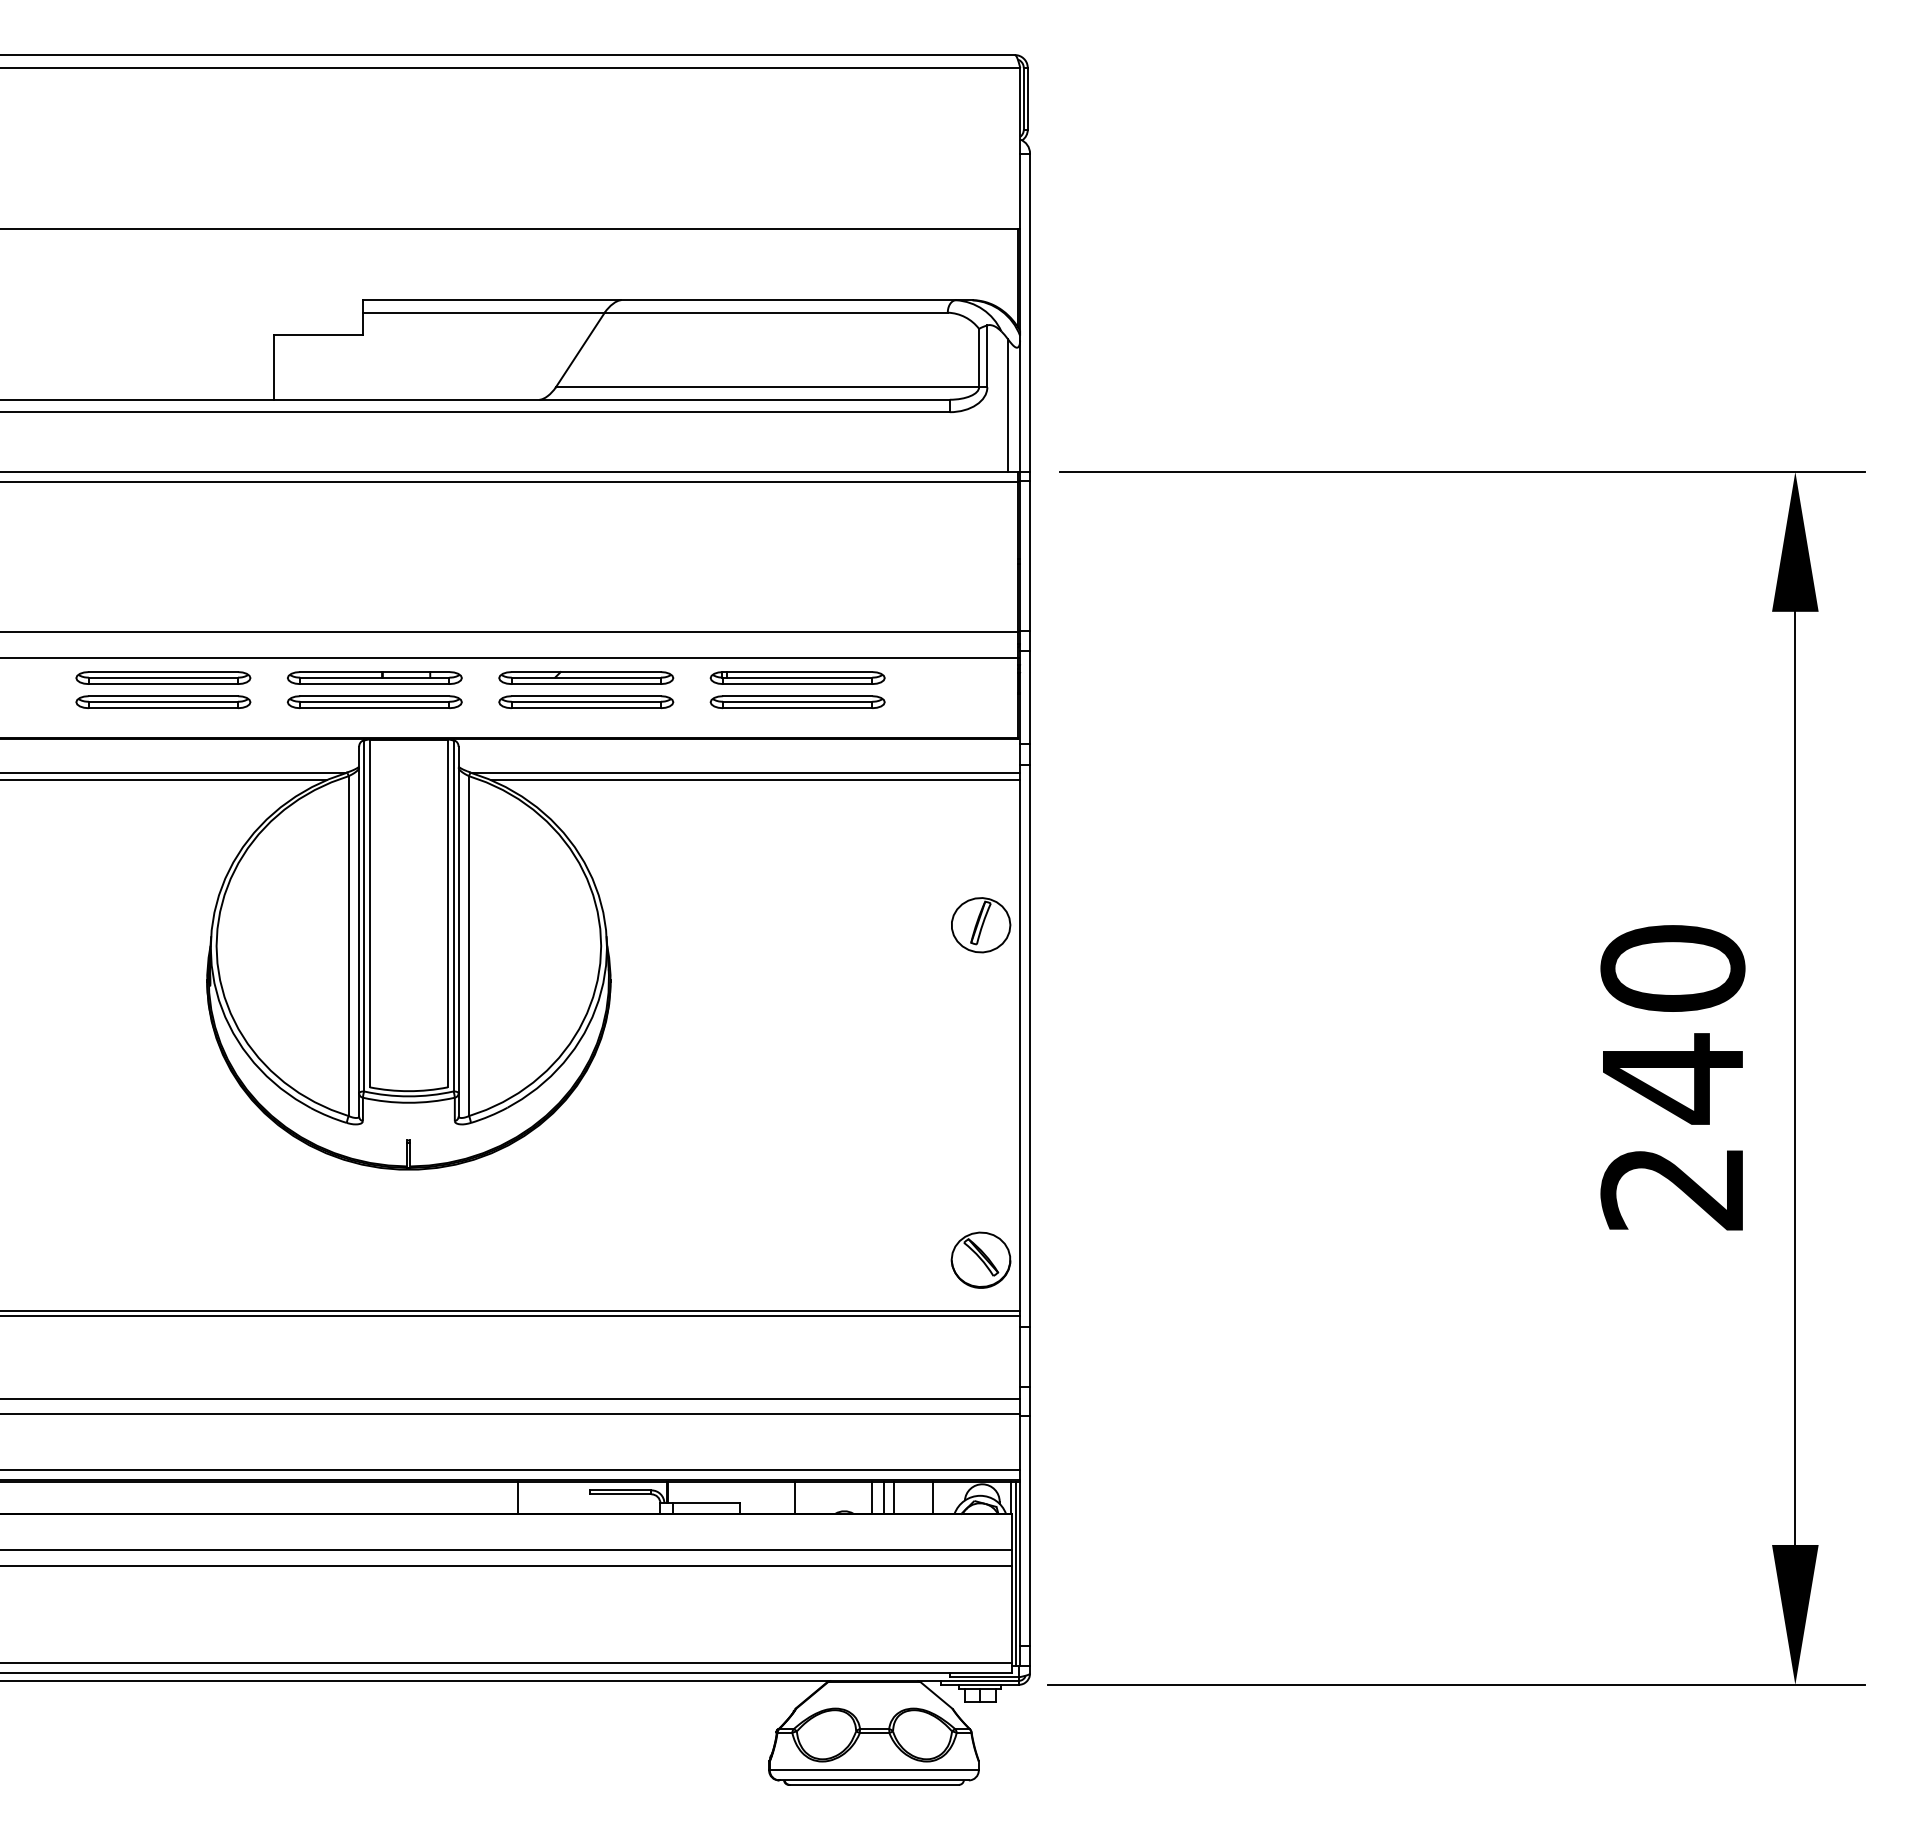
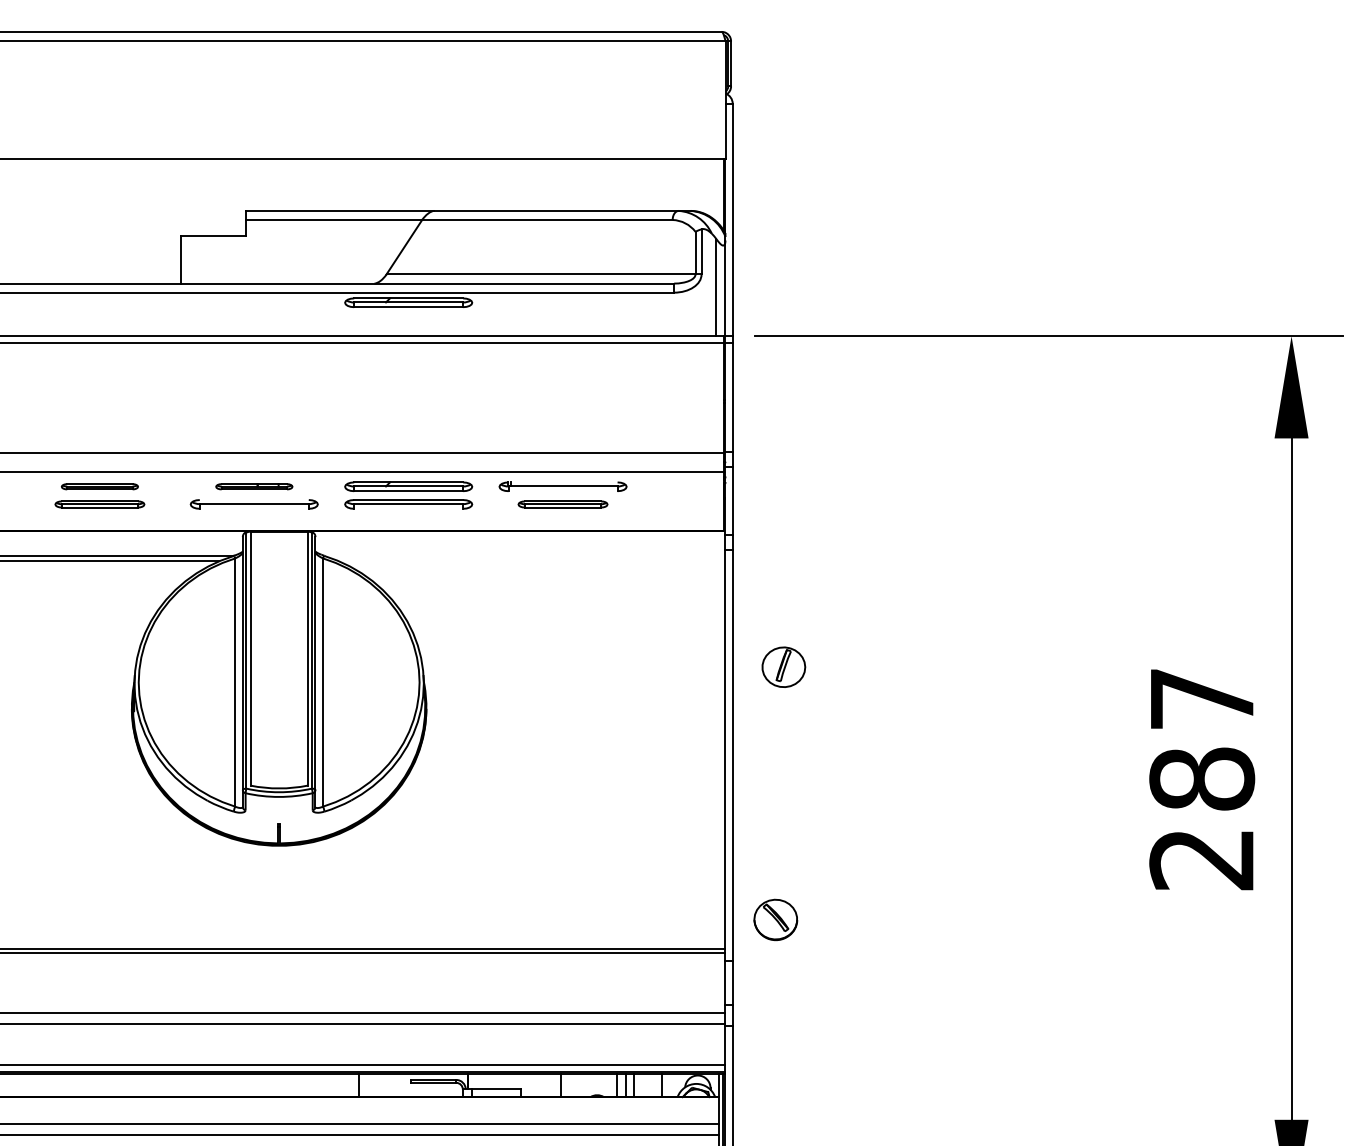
part: (586, 425) -> (408, 302), added
line: (797, 672) -> (562, 482), removed
part: (163, 677) -> (99, 486), size x0.6
part: (374, 677) -> (254, 486), size x0.6
line: (797, 684) -> (562, 491), removed
line: (374, 696) -> (254, 500), removed
part: (163, 702) -> (99, 504), size x0.7
part: (797, 702) -> (562, 504), size x0.7
line: (374, 708) -> (254, 509), removed
line: (585, 708) -> (408, 509), removed
line: (746, 773) -> (525, 556), removed
line: (755, 780) -> (532, 561), removed
part: (981, 925) -> (784, 667), moved
text: (1672, 1024) -> (1201, 739), 240 -> 287
part: (980, 1259) -> (775, 919), moved

